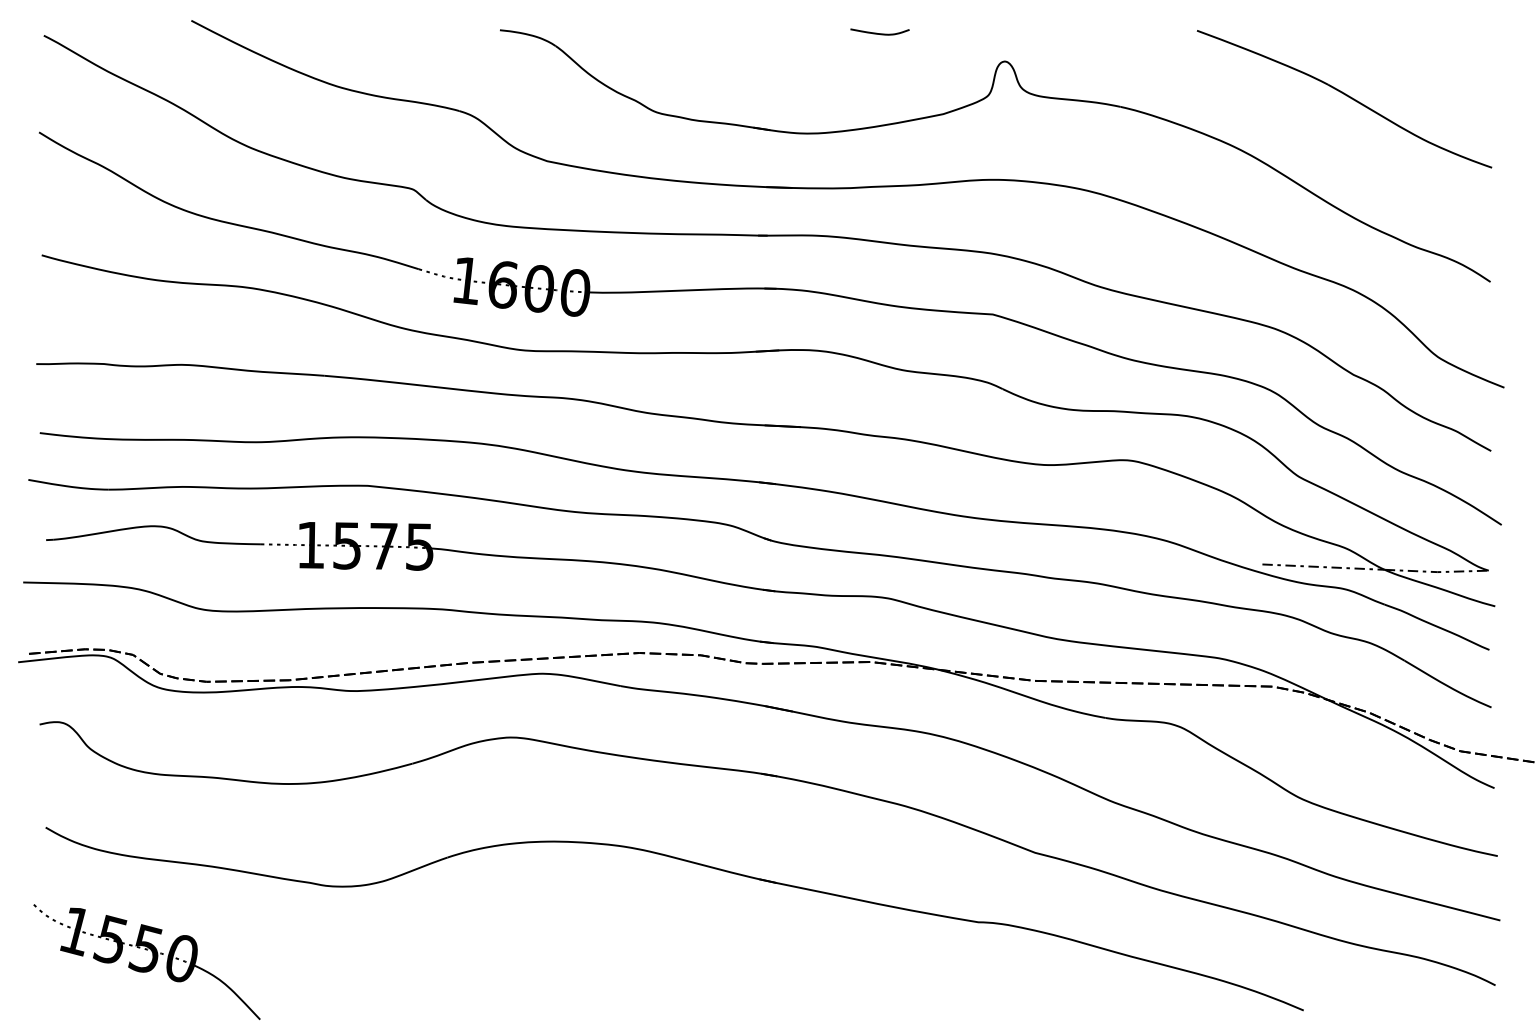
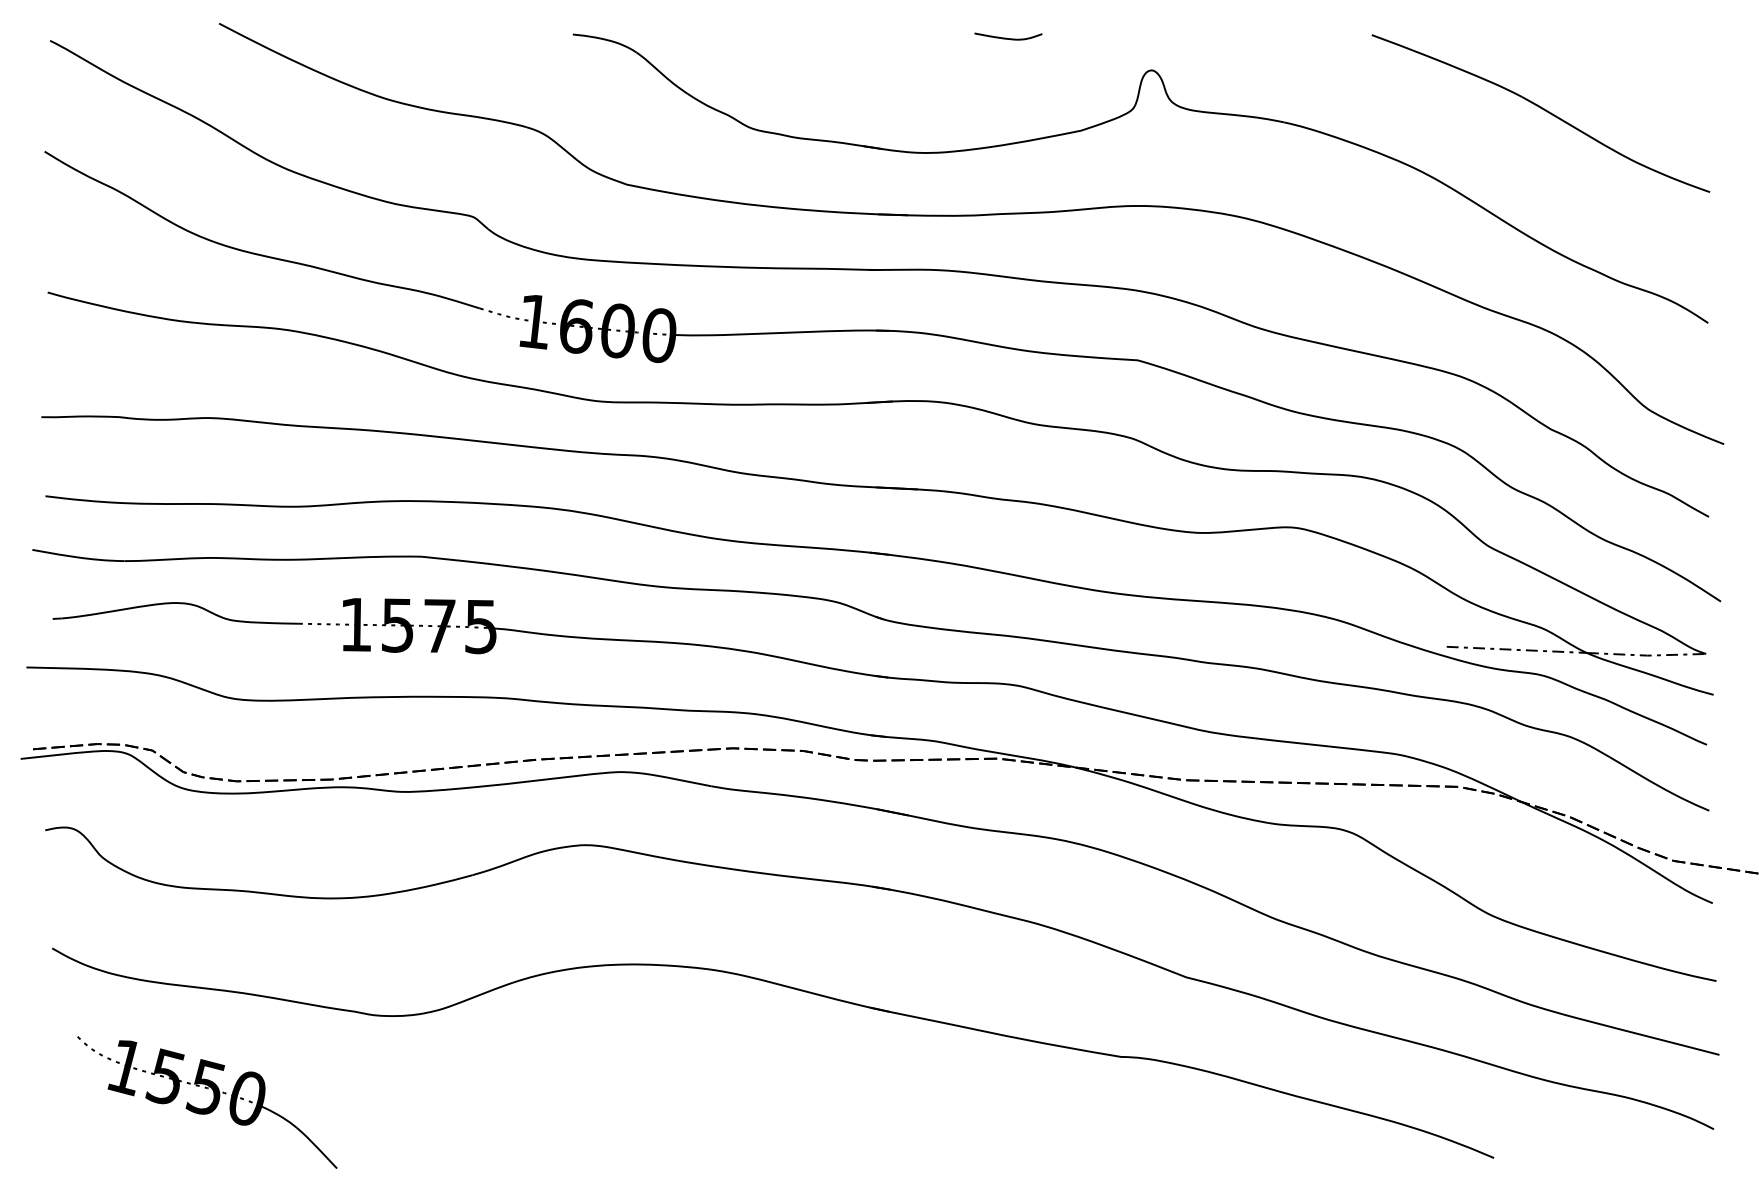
part: (147, 962) -> (207, 1102), moved

